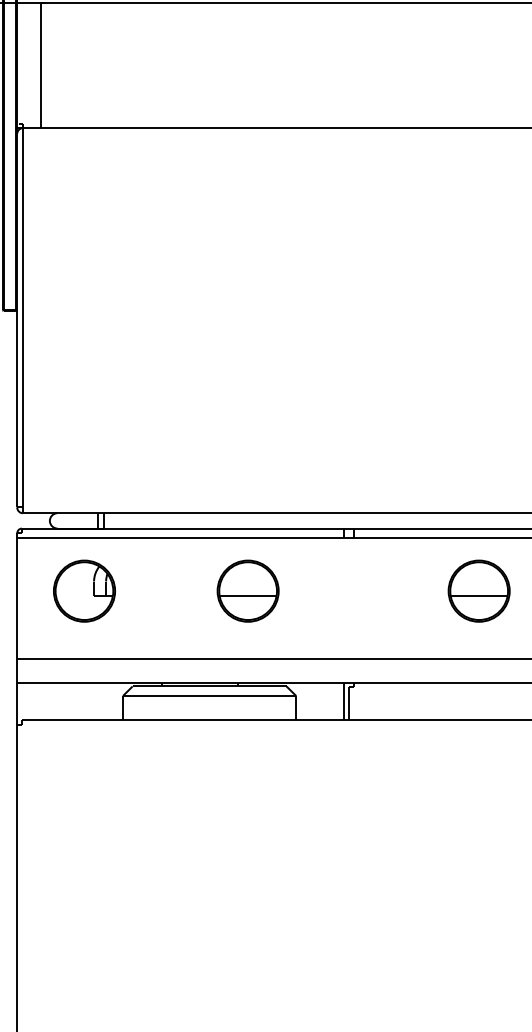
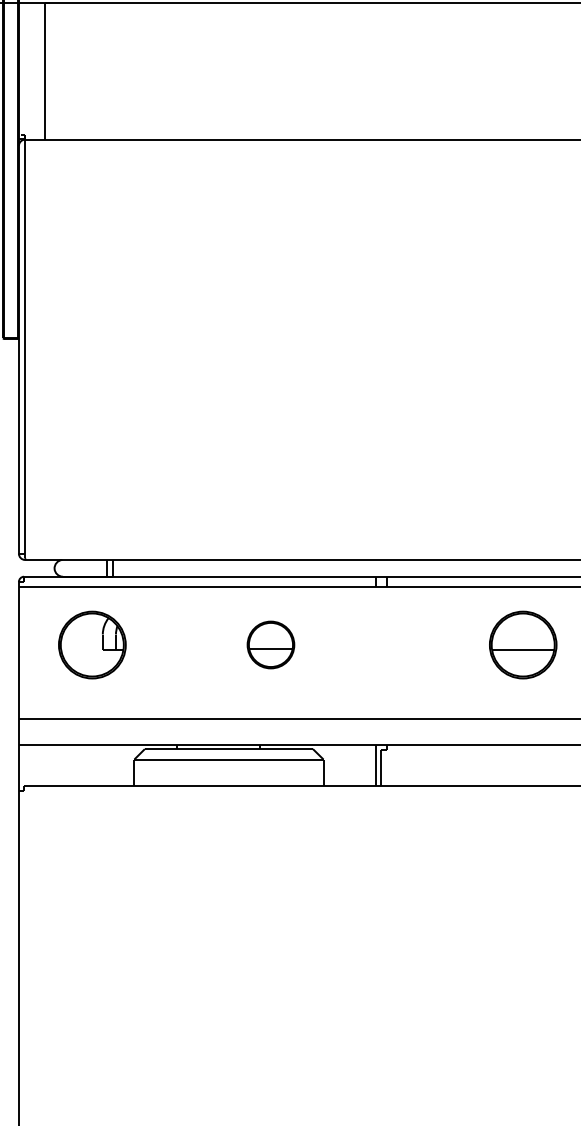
part: (247, 590) -> (270, 644), size x0.7

